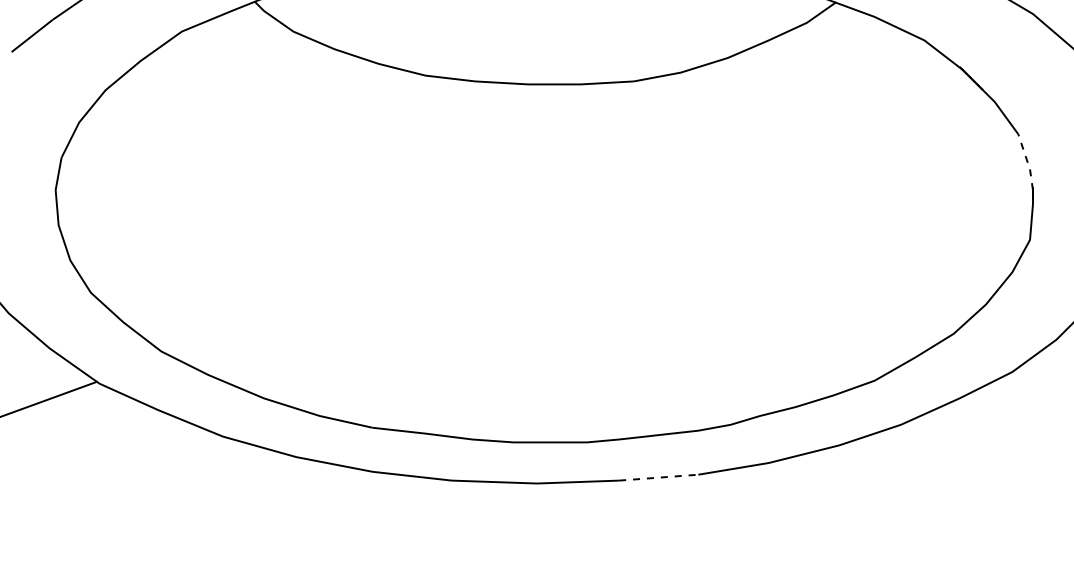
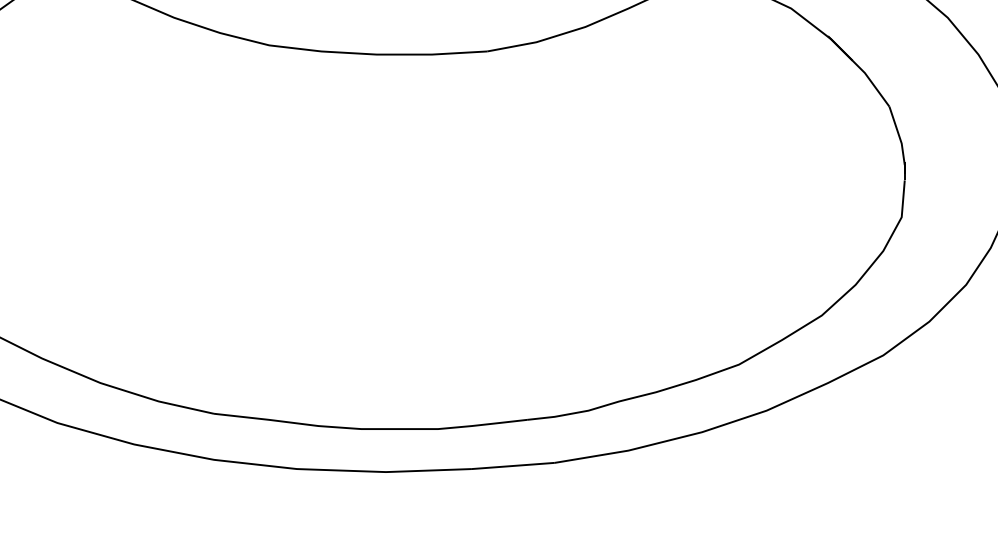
line: (1027, 162) -> (899, 136), dashed -> solid
line: (658, 477) -> (513, 465), dashed -> solid

